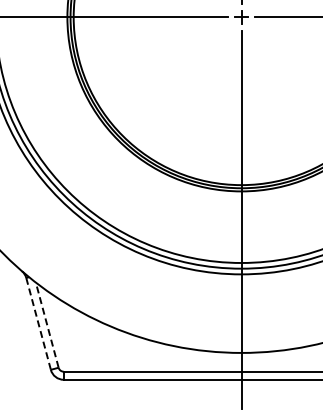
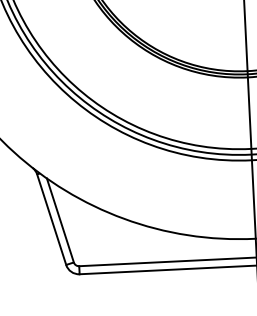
line: (38, 323) -> (51, 219), dashed -> solid
line: (47, 324) -> (60, 219), dashed -> solid

